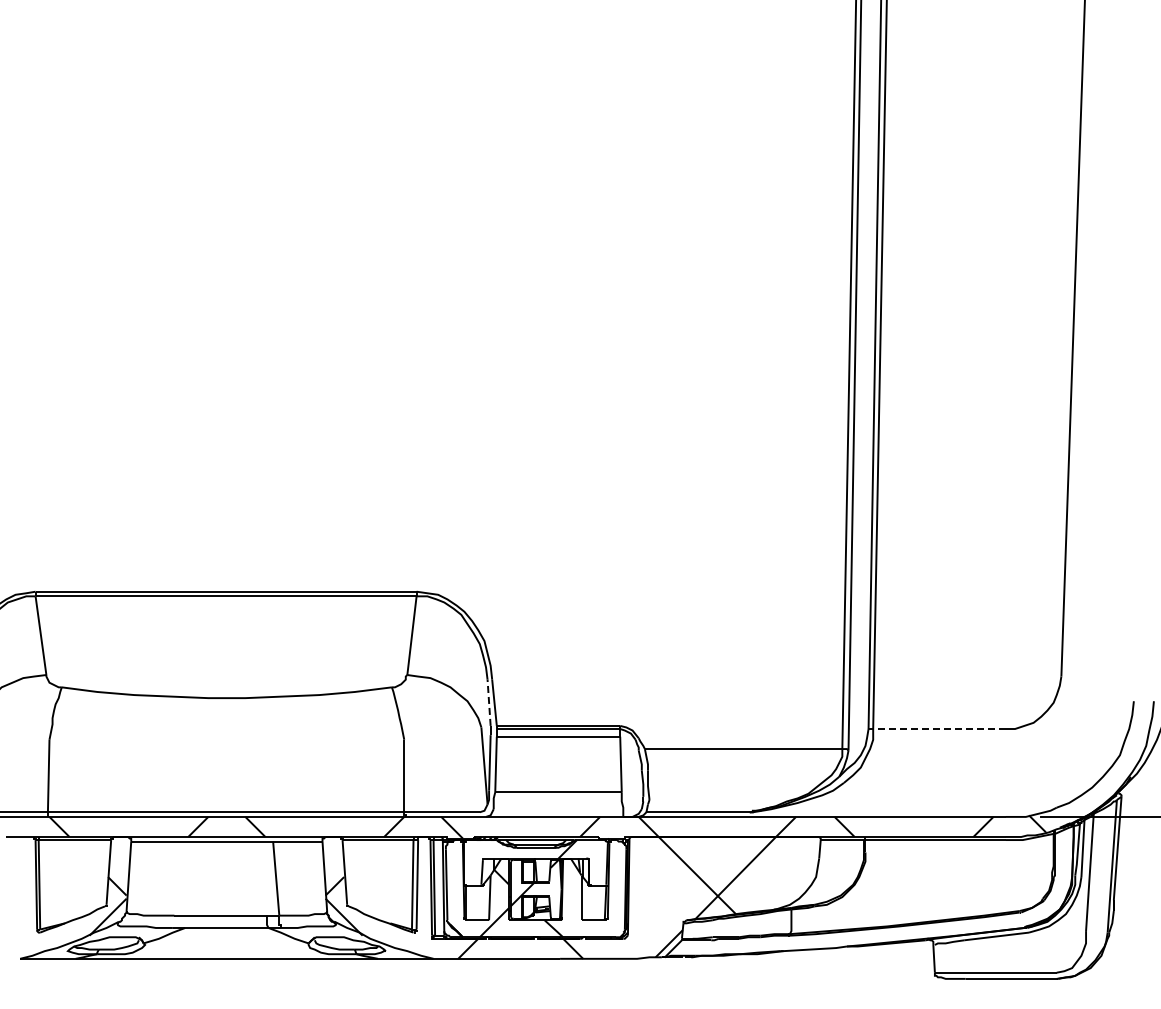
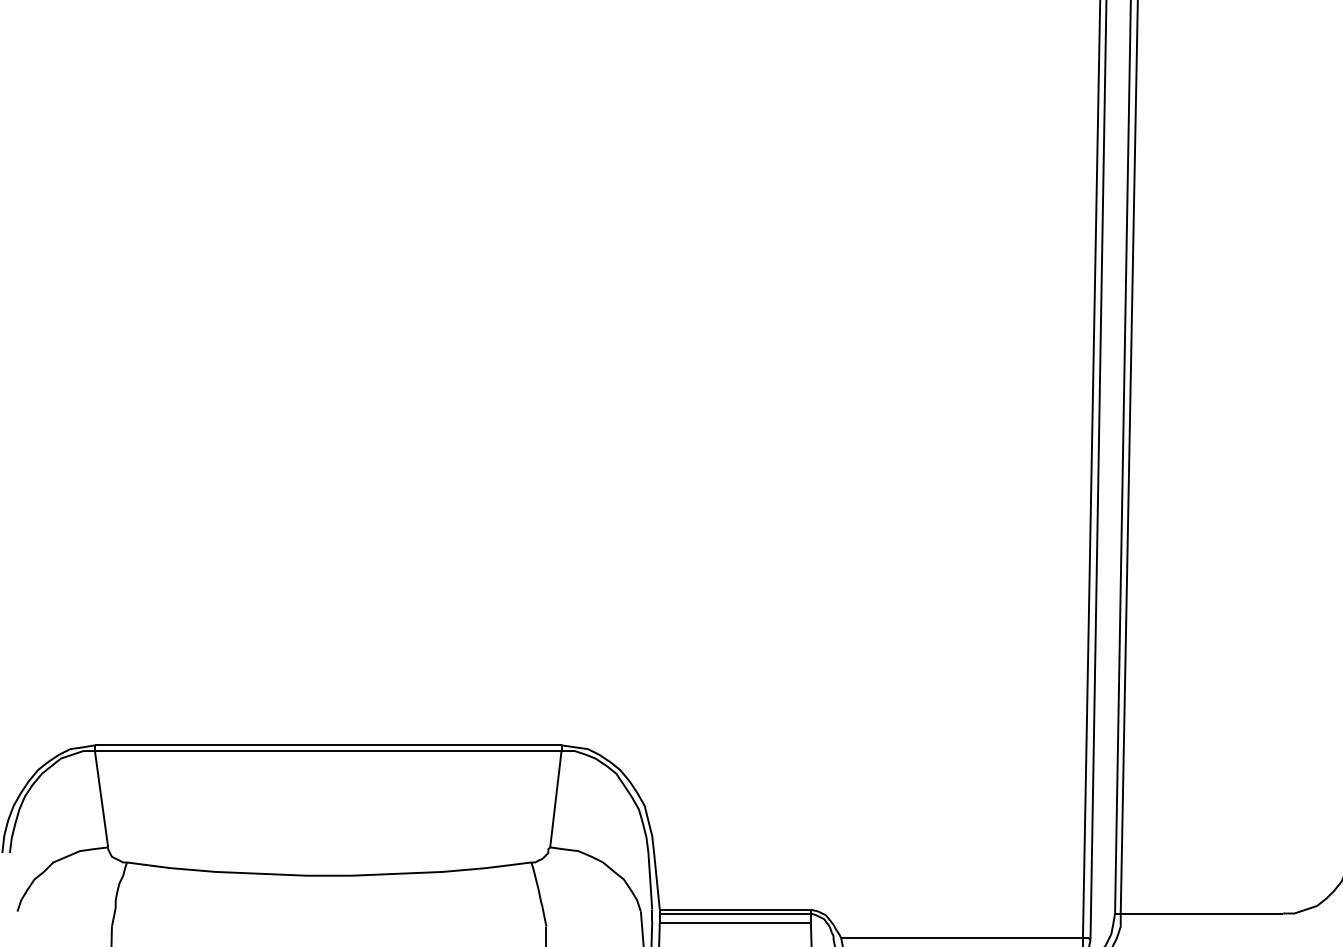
line: (489, 702) -> (650, 881), dashed -> solid
line: (939, 729) -> (1201, 914), dashed -> solid

